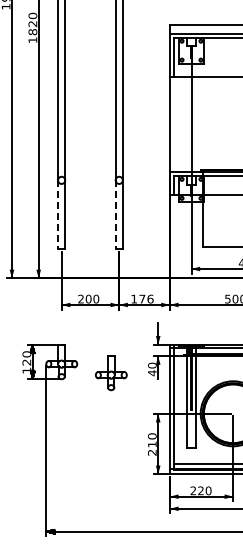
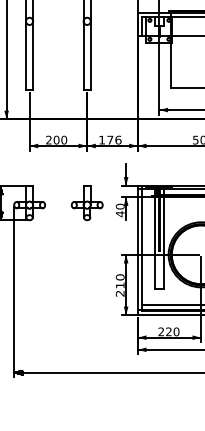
line: (58, 214) -> (26, 55), dashed -> solid
line: (115, 214) -> (83, 55), dashed -> solid
part: (111, 373) -> (87, 203), moved

